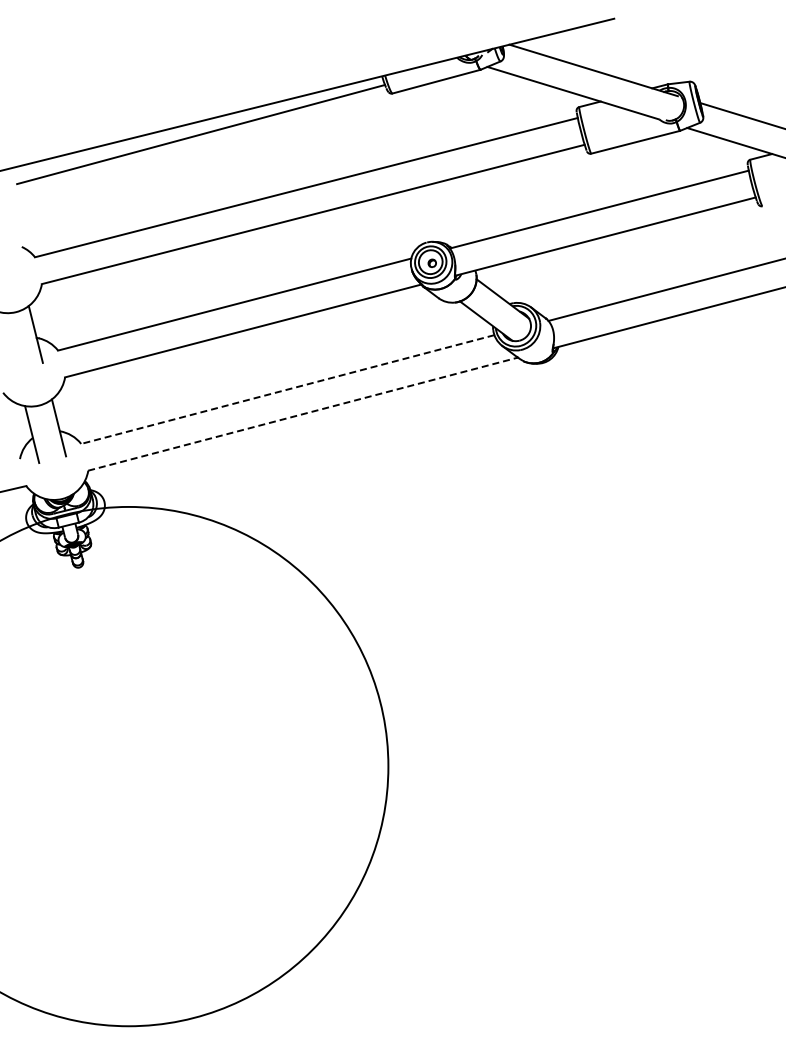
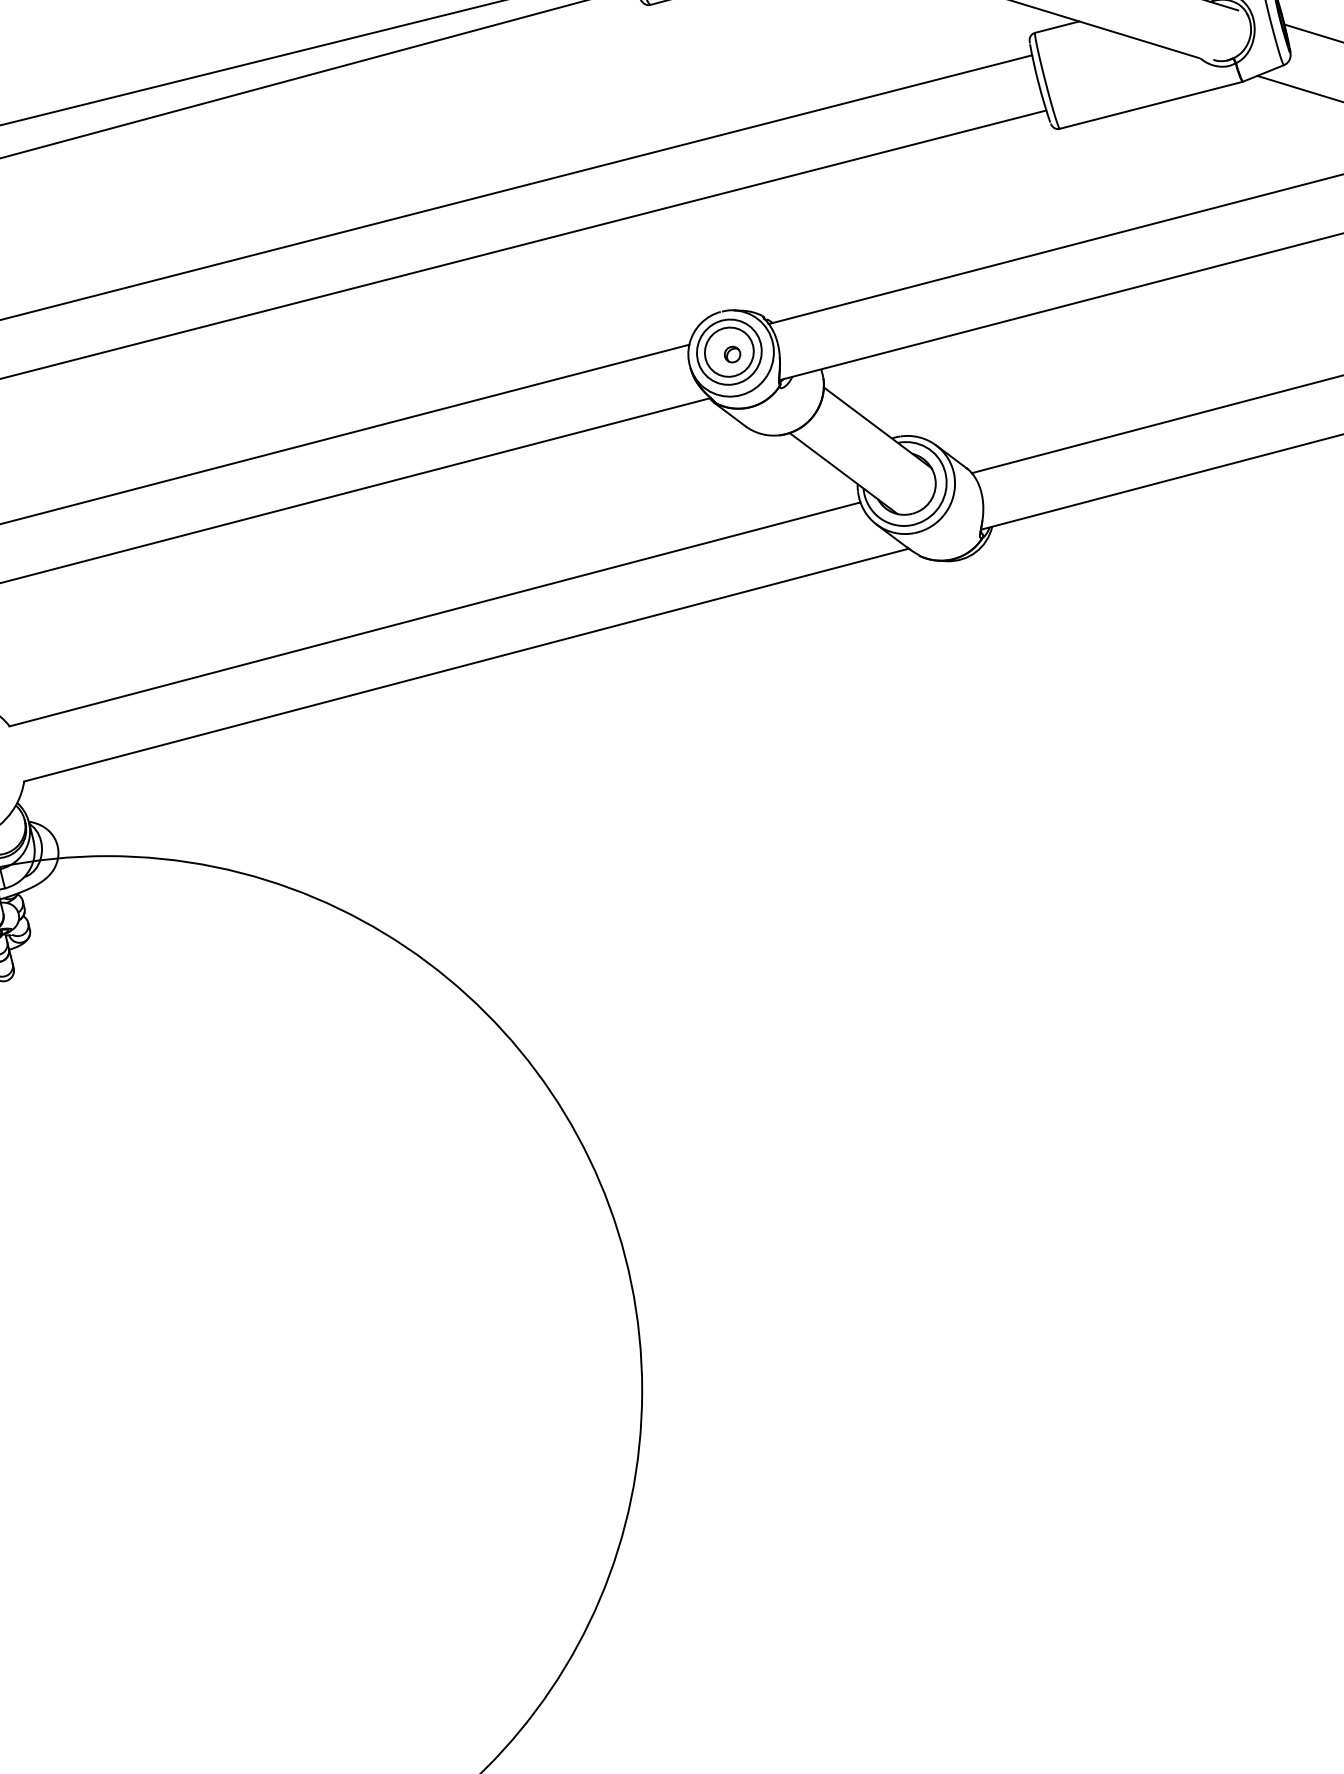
line: (287, 389) -> (434, 614), dashed -> solid
line: (303, 414) -> (467, 665), dashed -> solid

